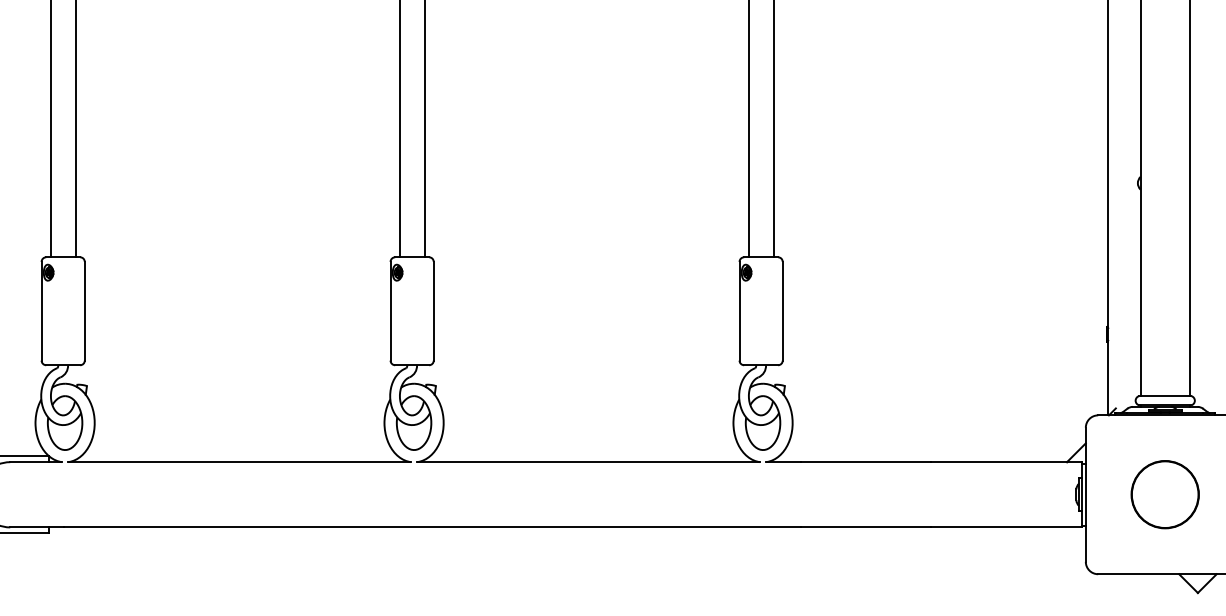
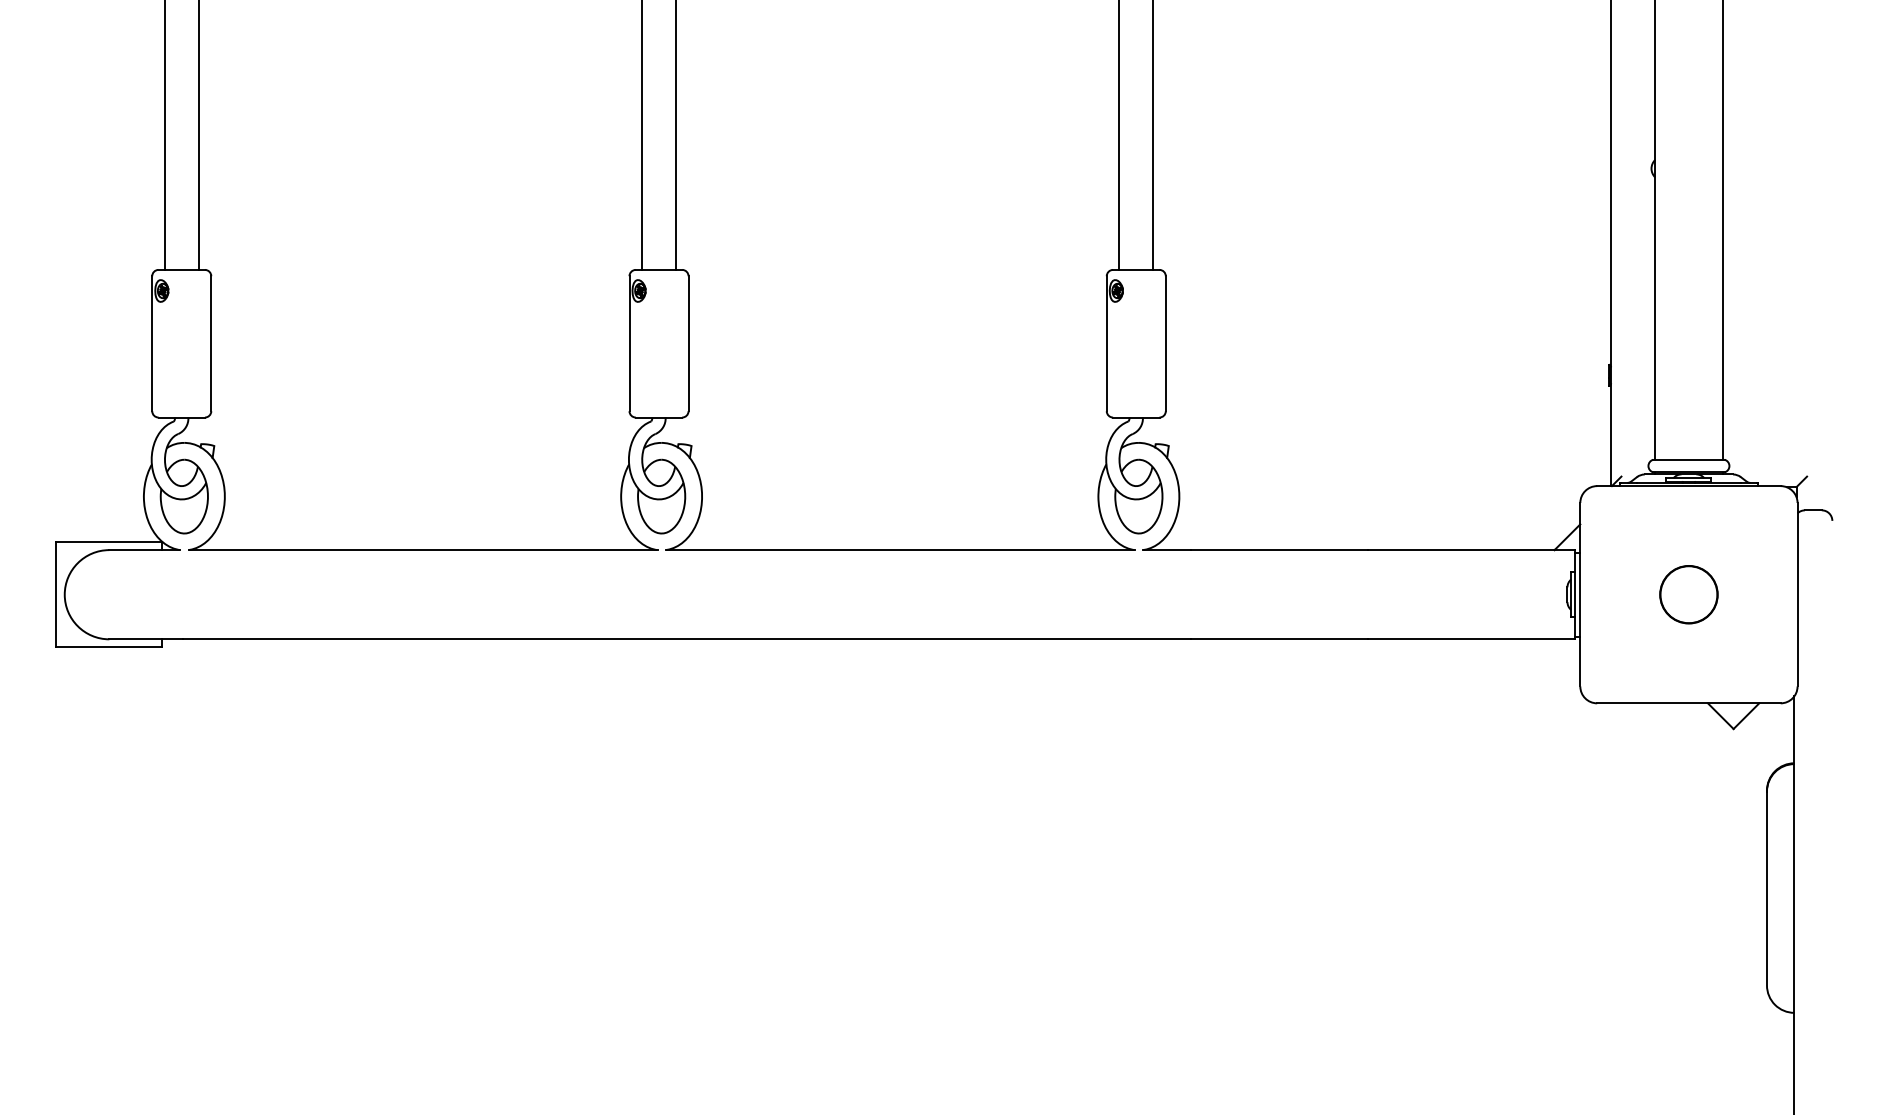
circle: (1164, 494) -> (1688, 594), size x0.62

